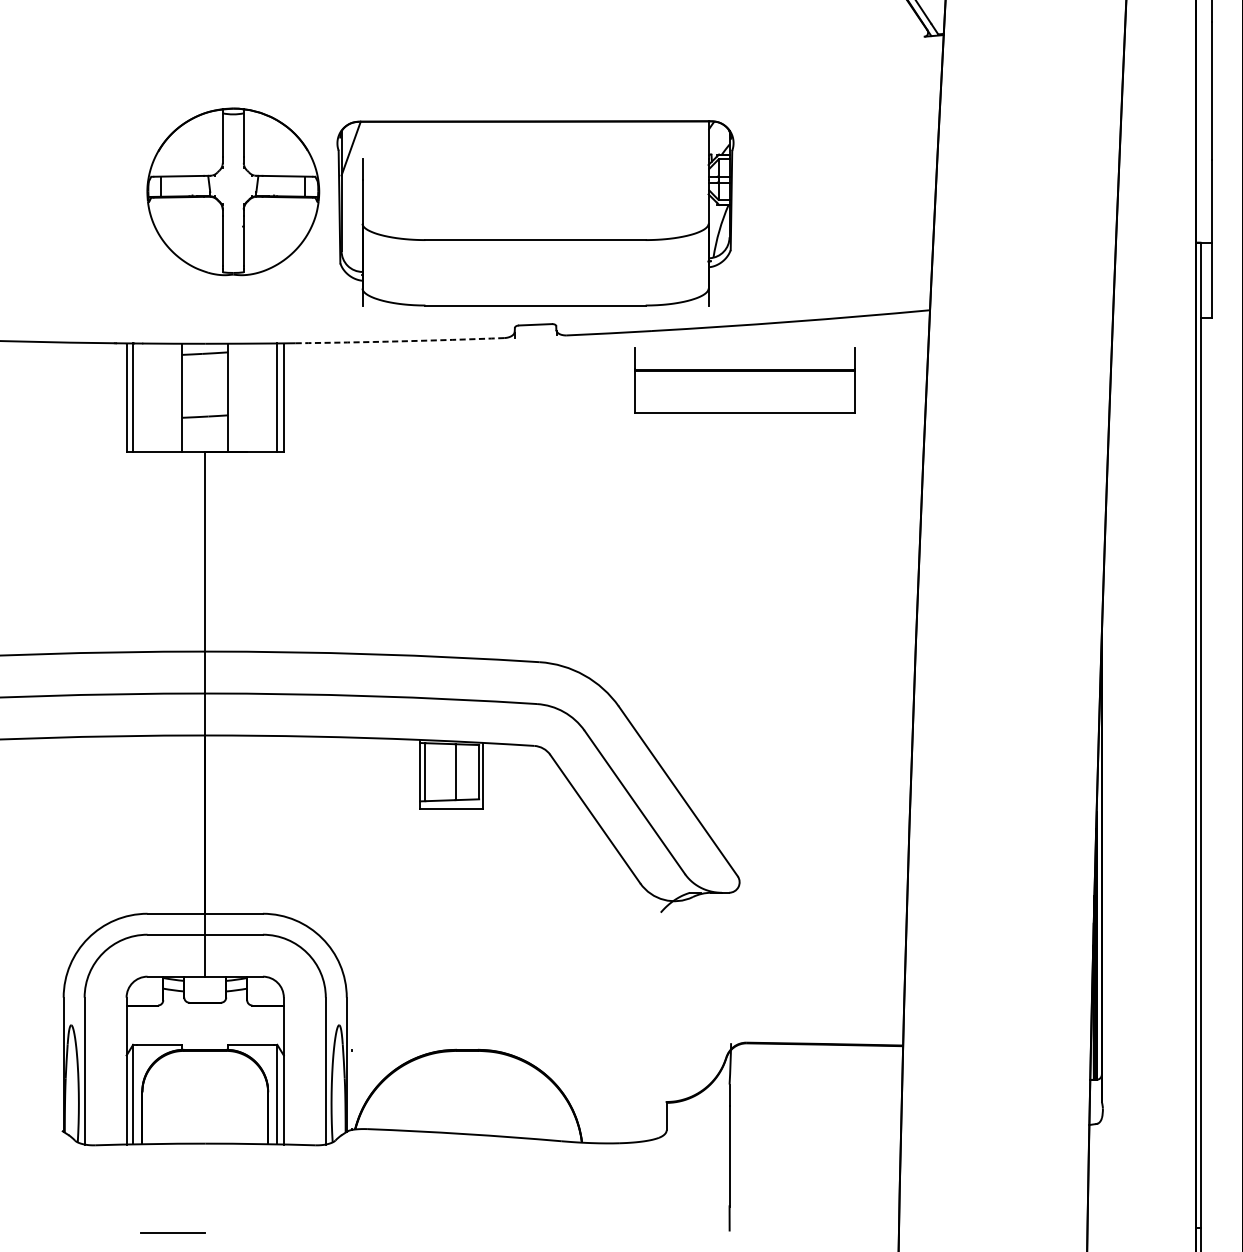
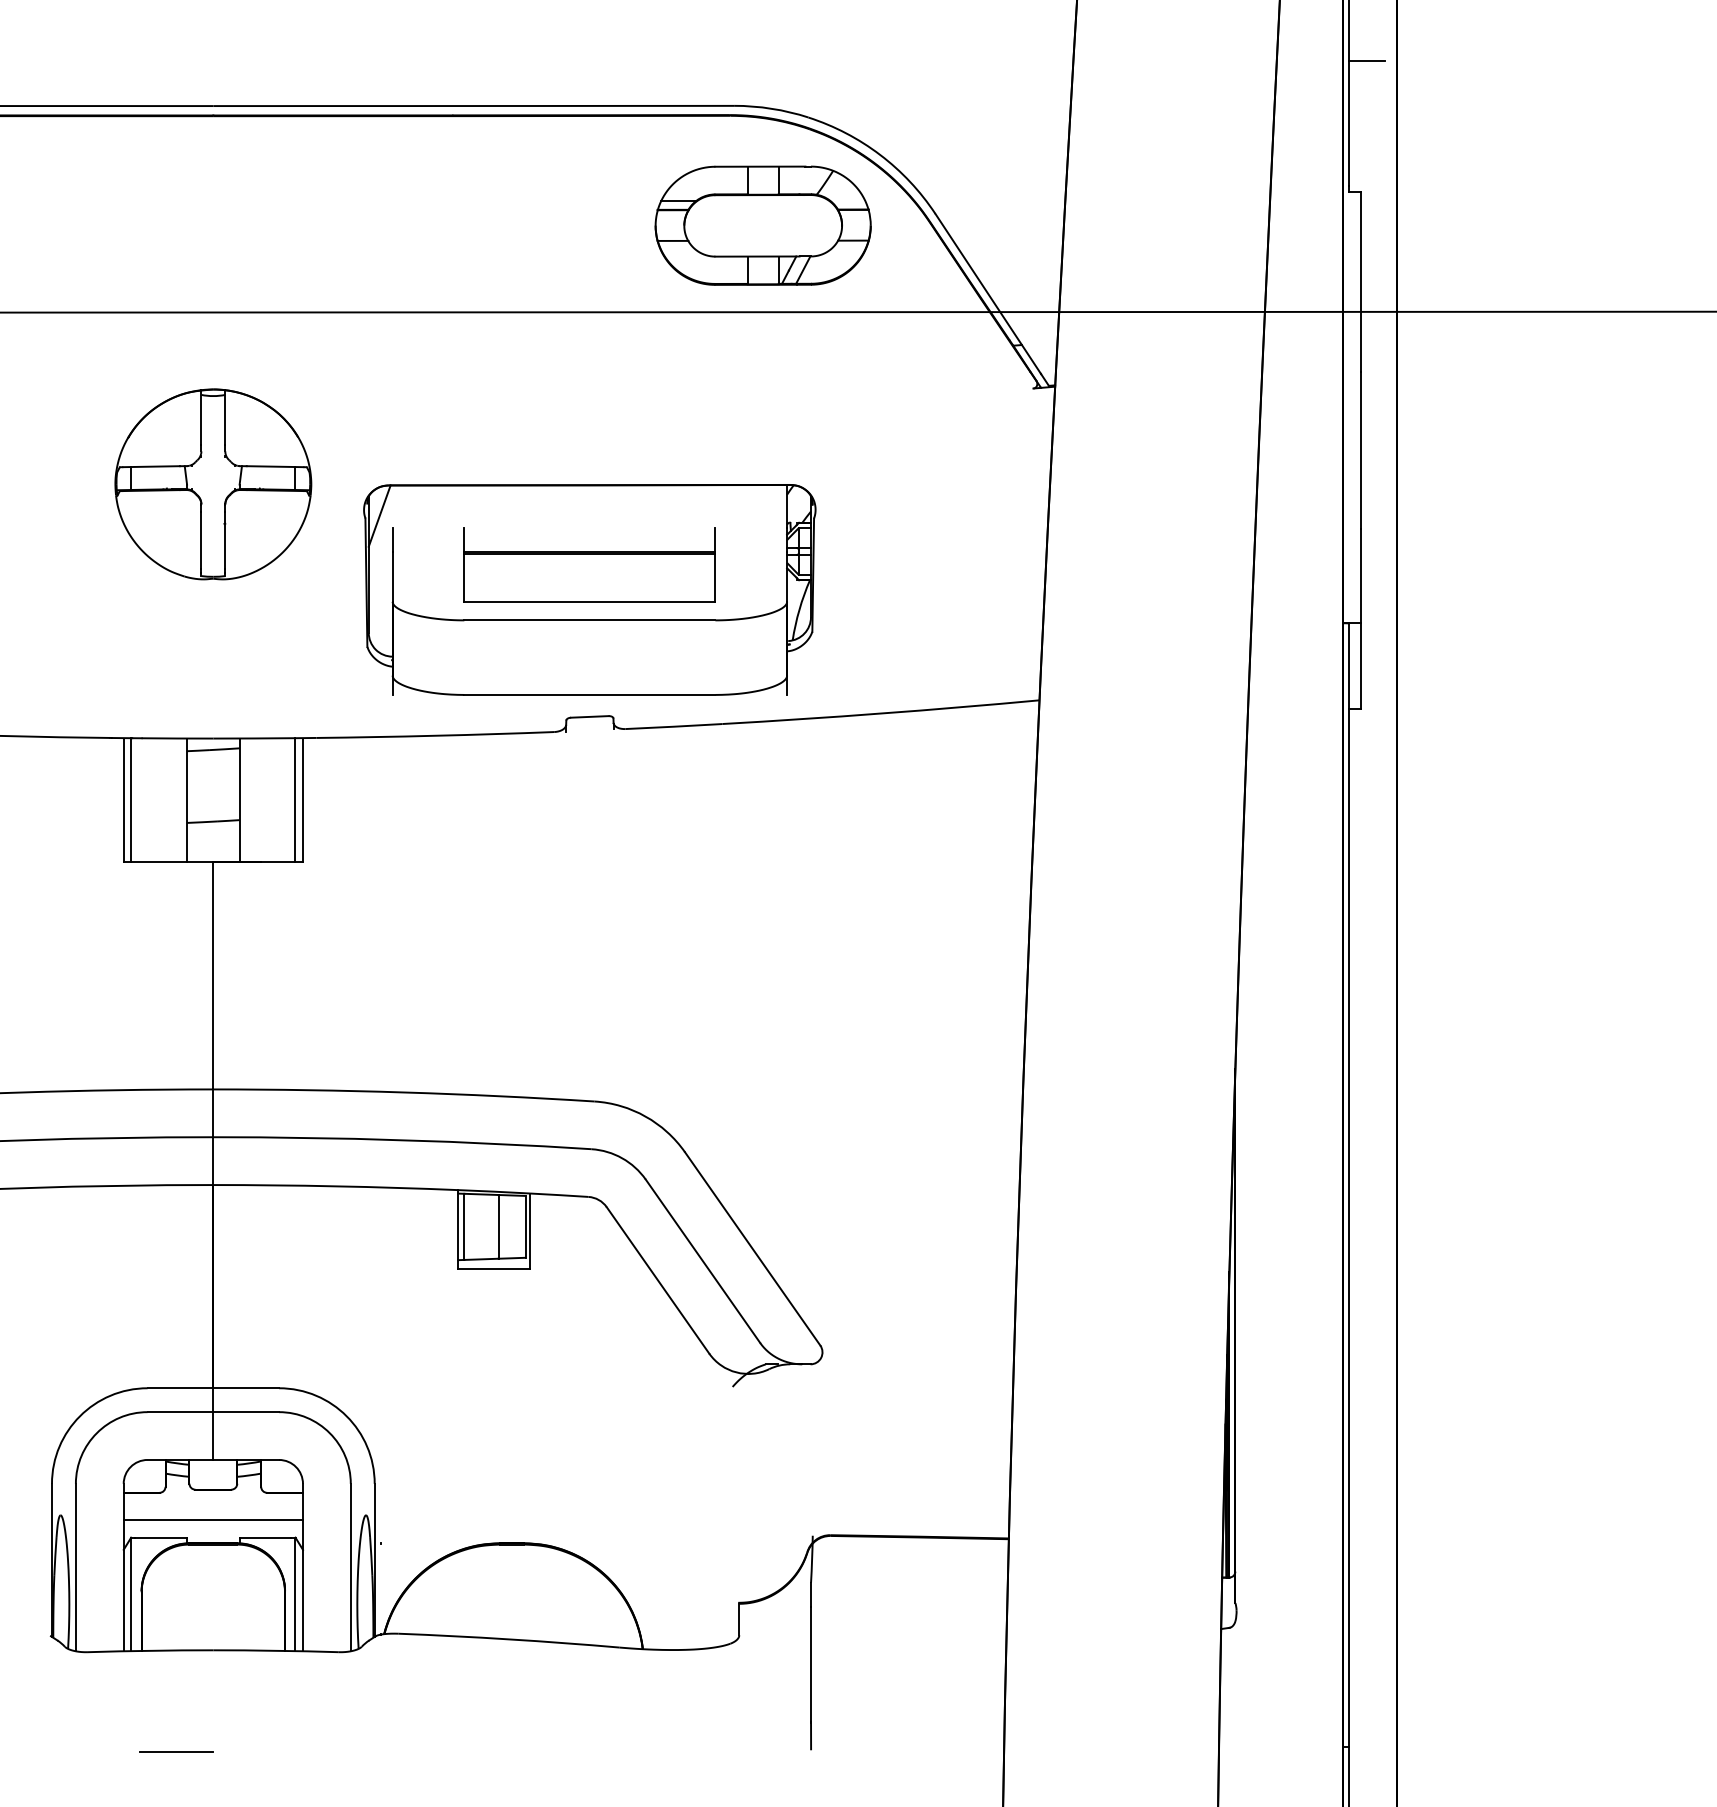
part: (233, 191) -> (213, 484), moved
arc: (400, 341) -> (435, 735), dashed -> solid
part: (744, 380) -> (589, 564), moved
line: (205, 1028) -> (213, 1519), added

